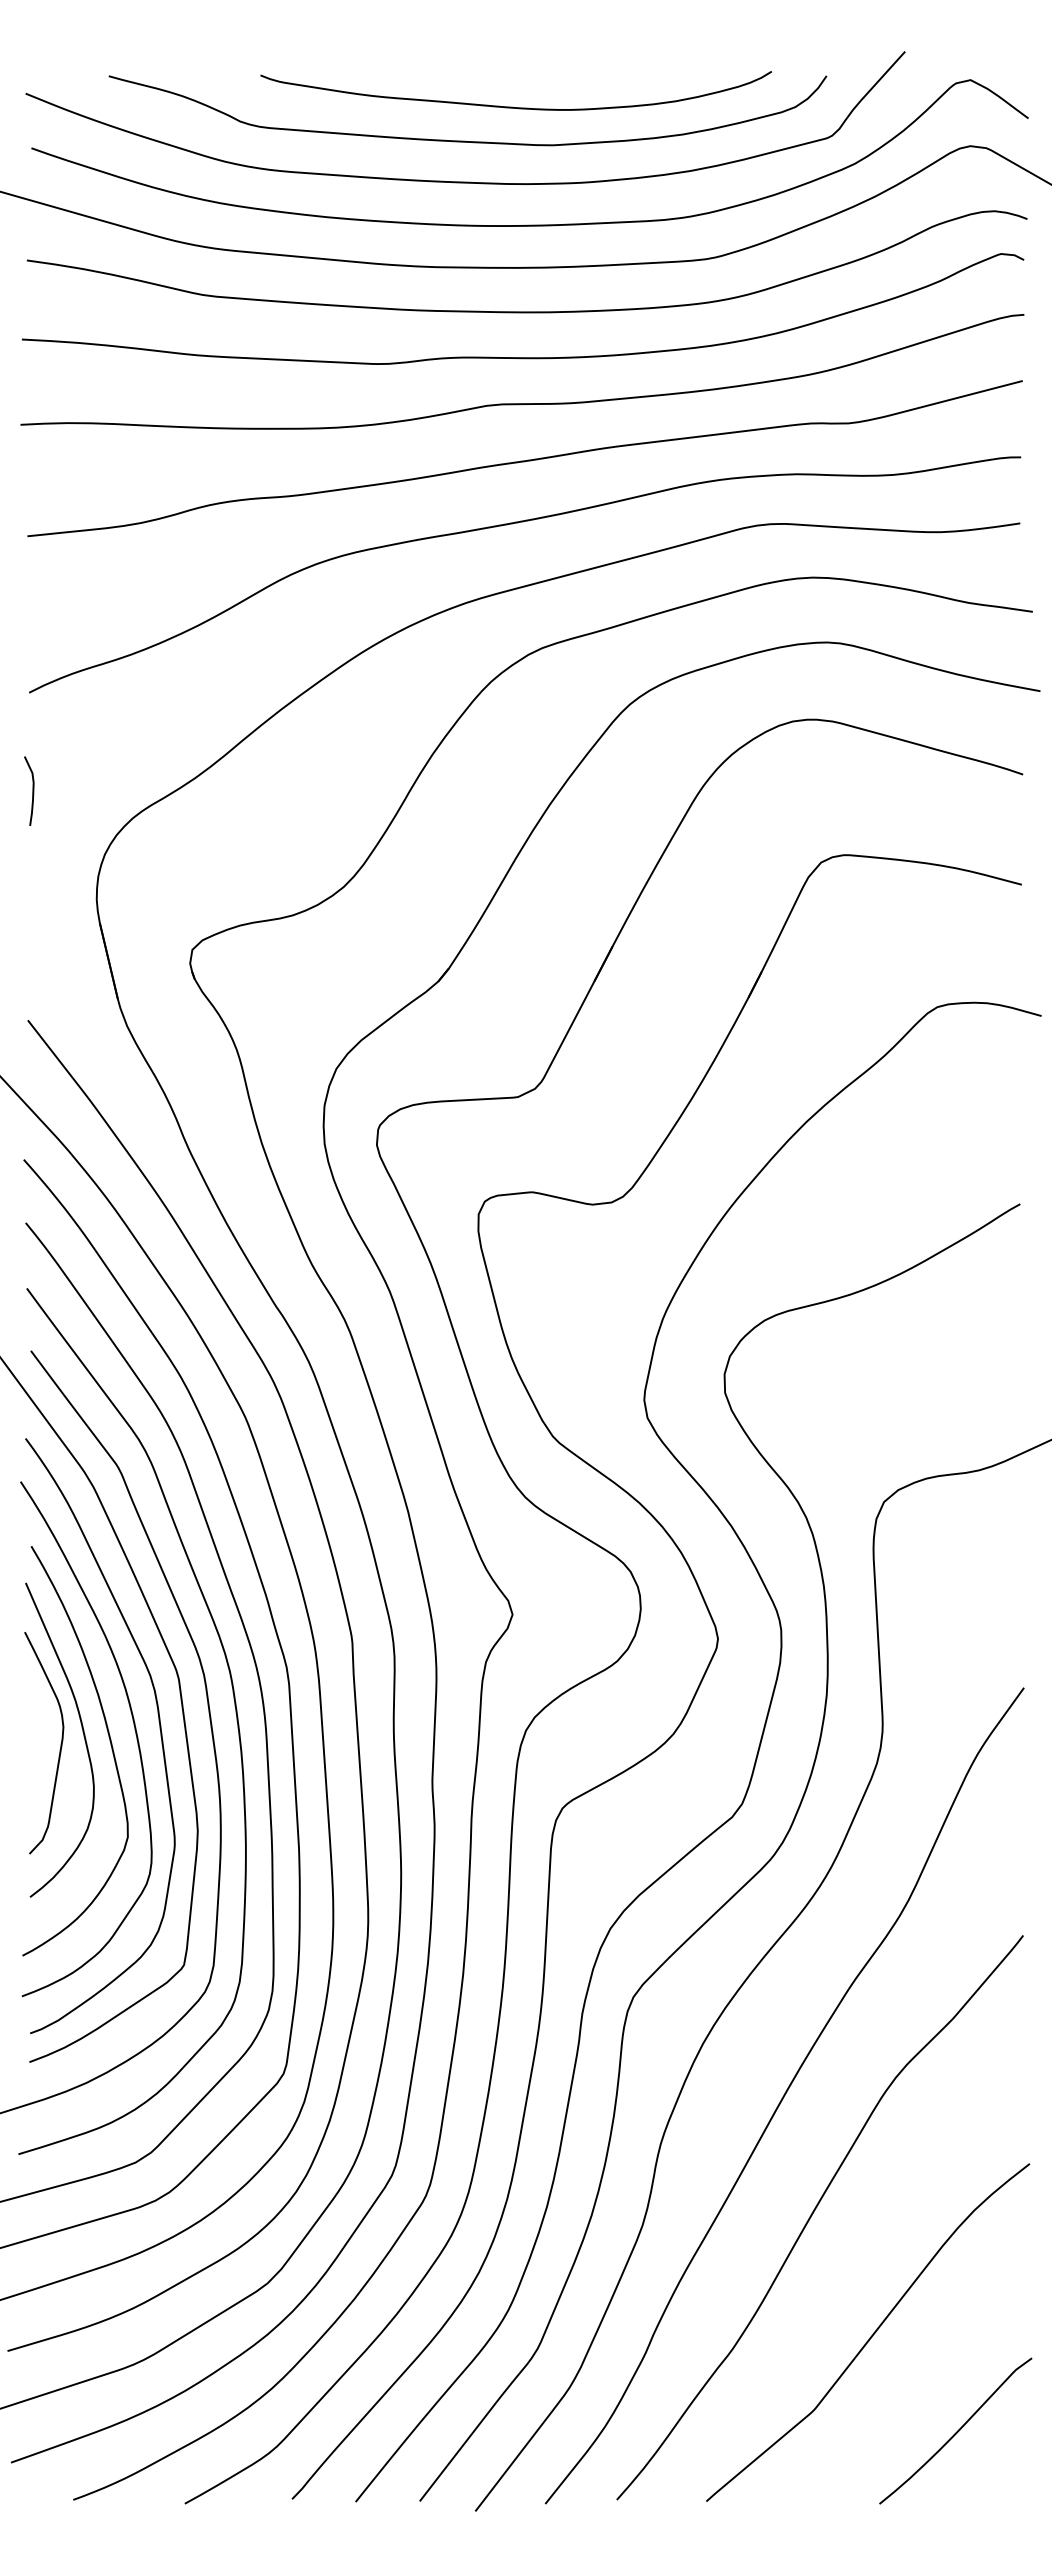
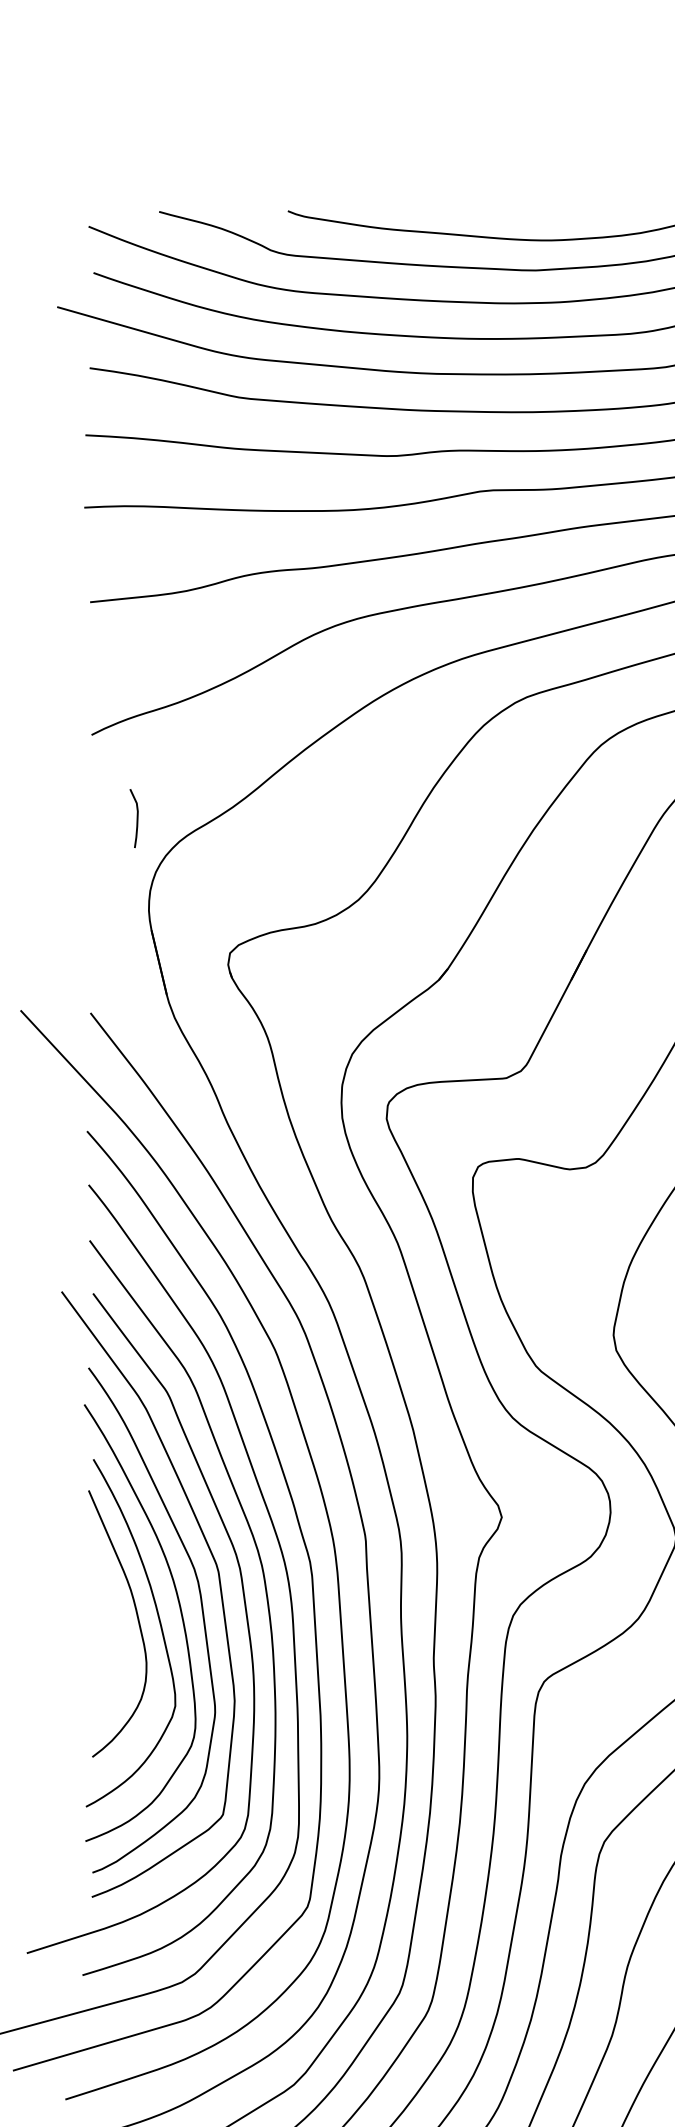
curve: (32, 790) -> (136, 817), moved
curve: (60, 1743) -> (118, 1626), removed

